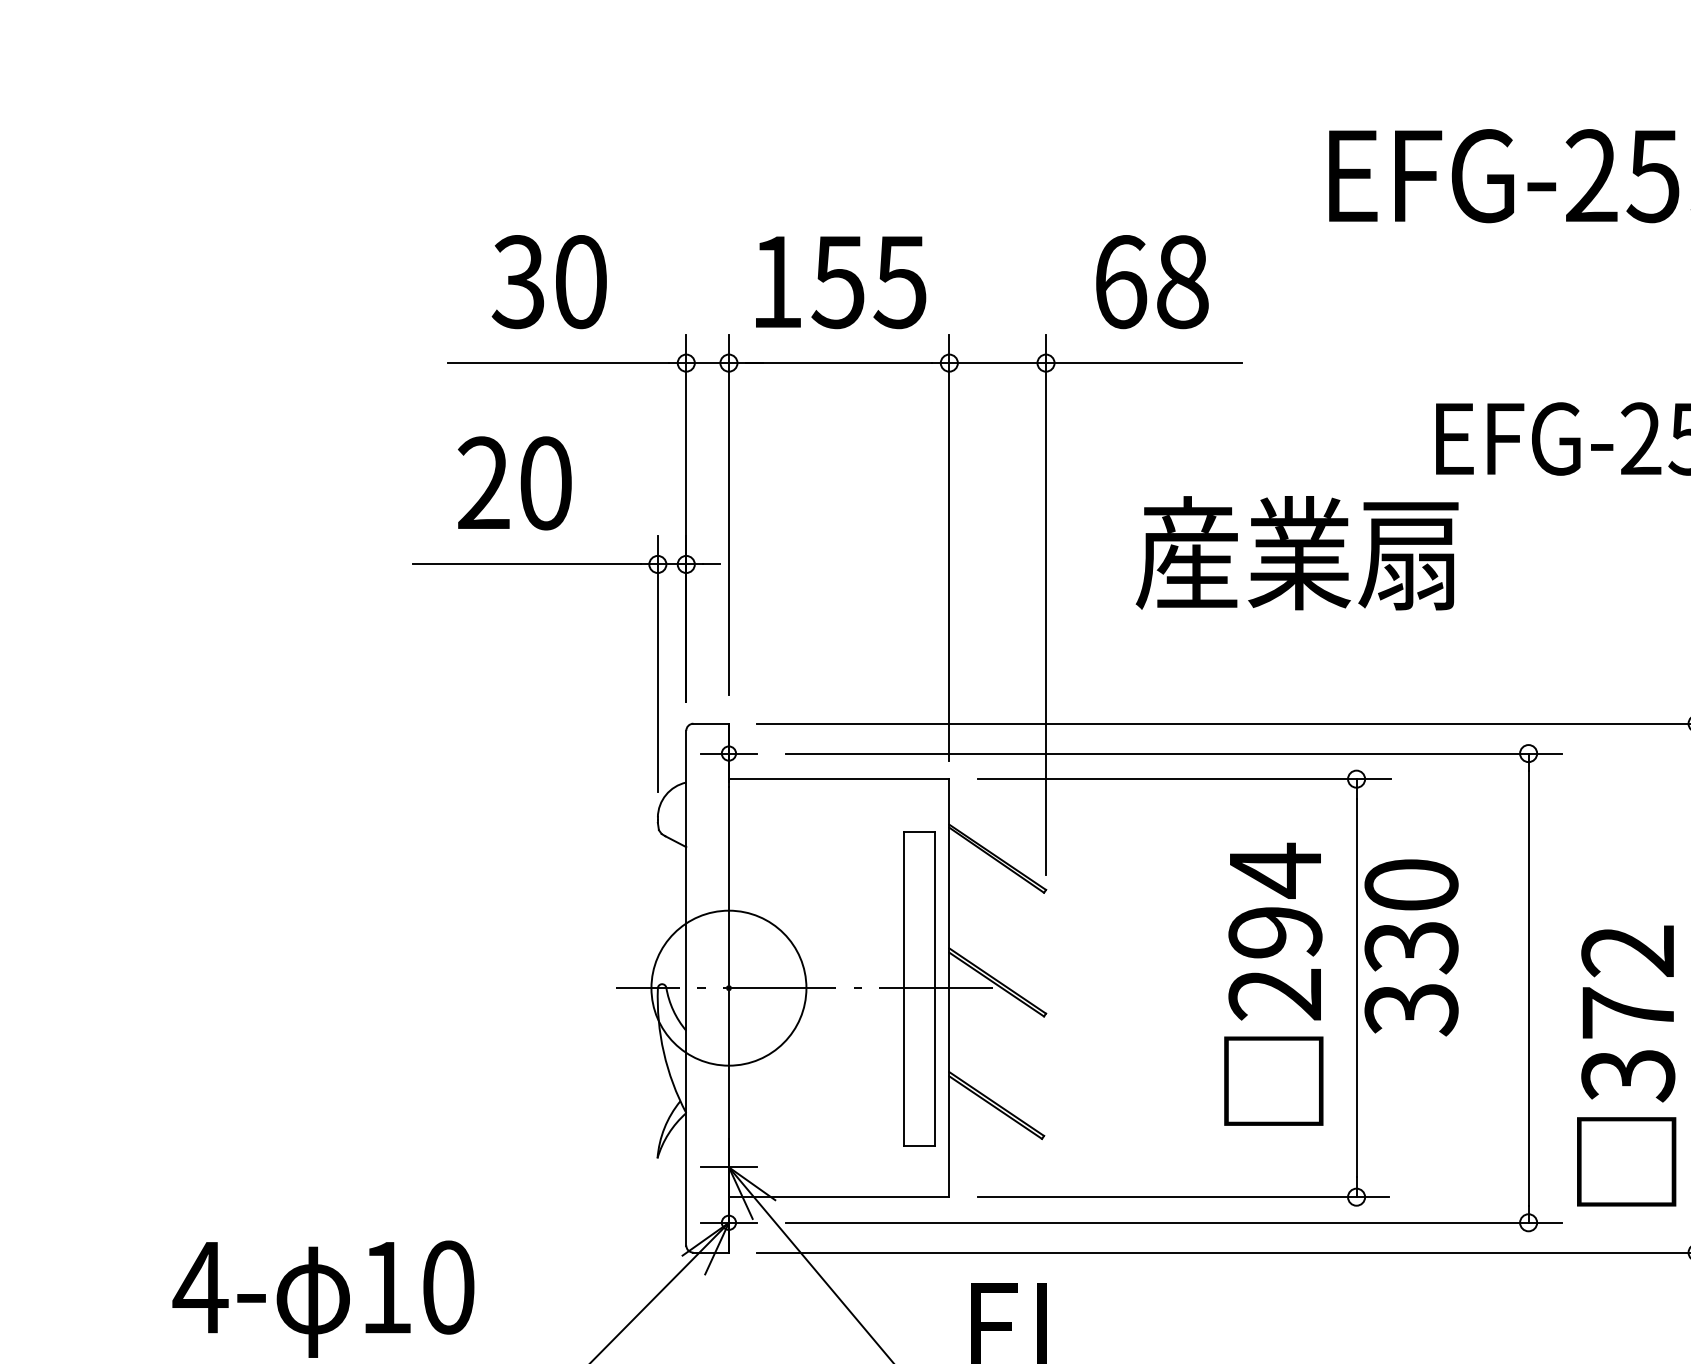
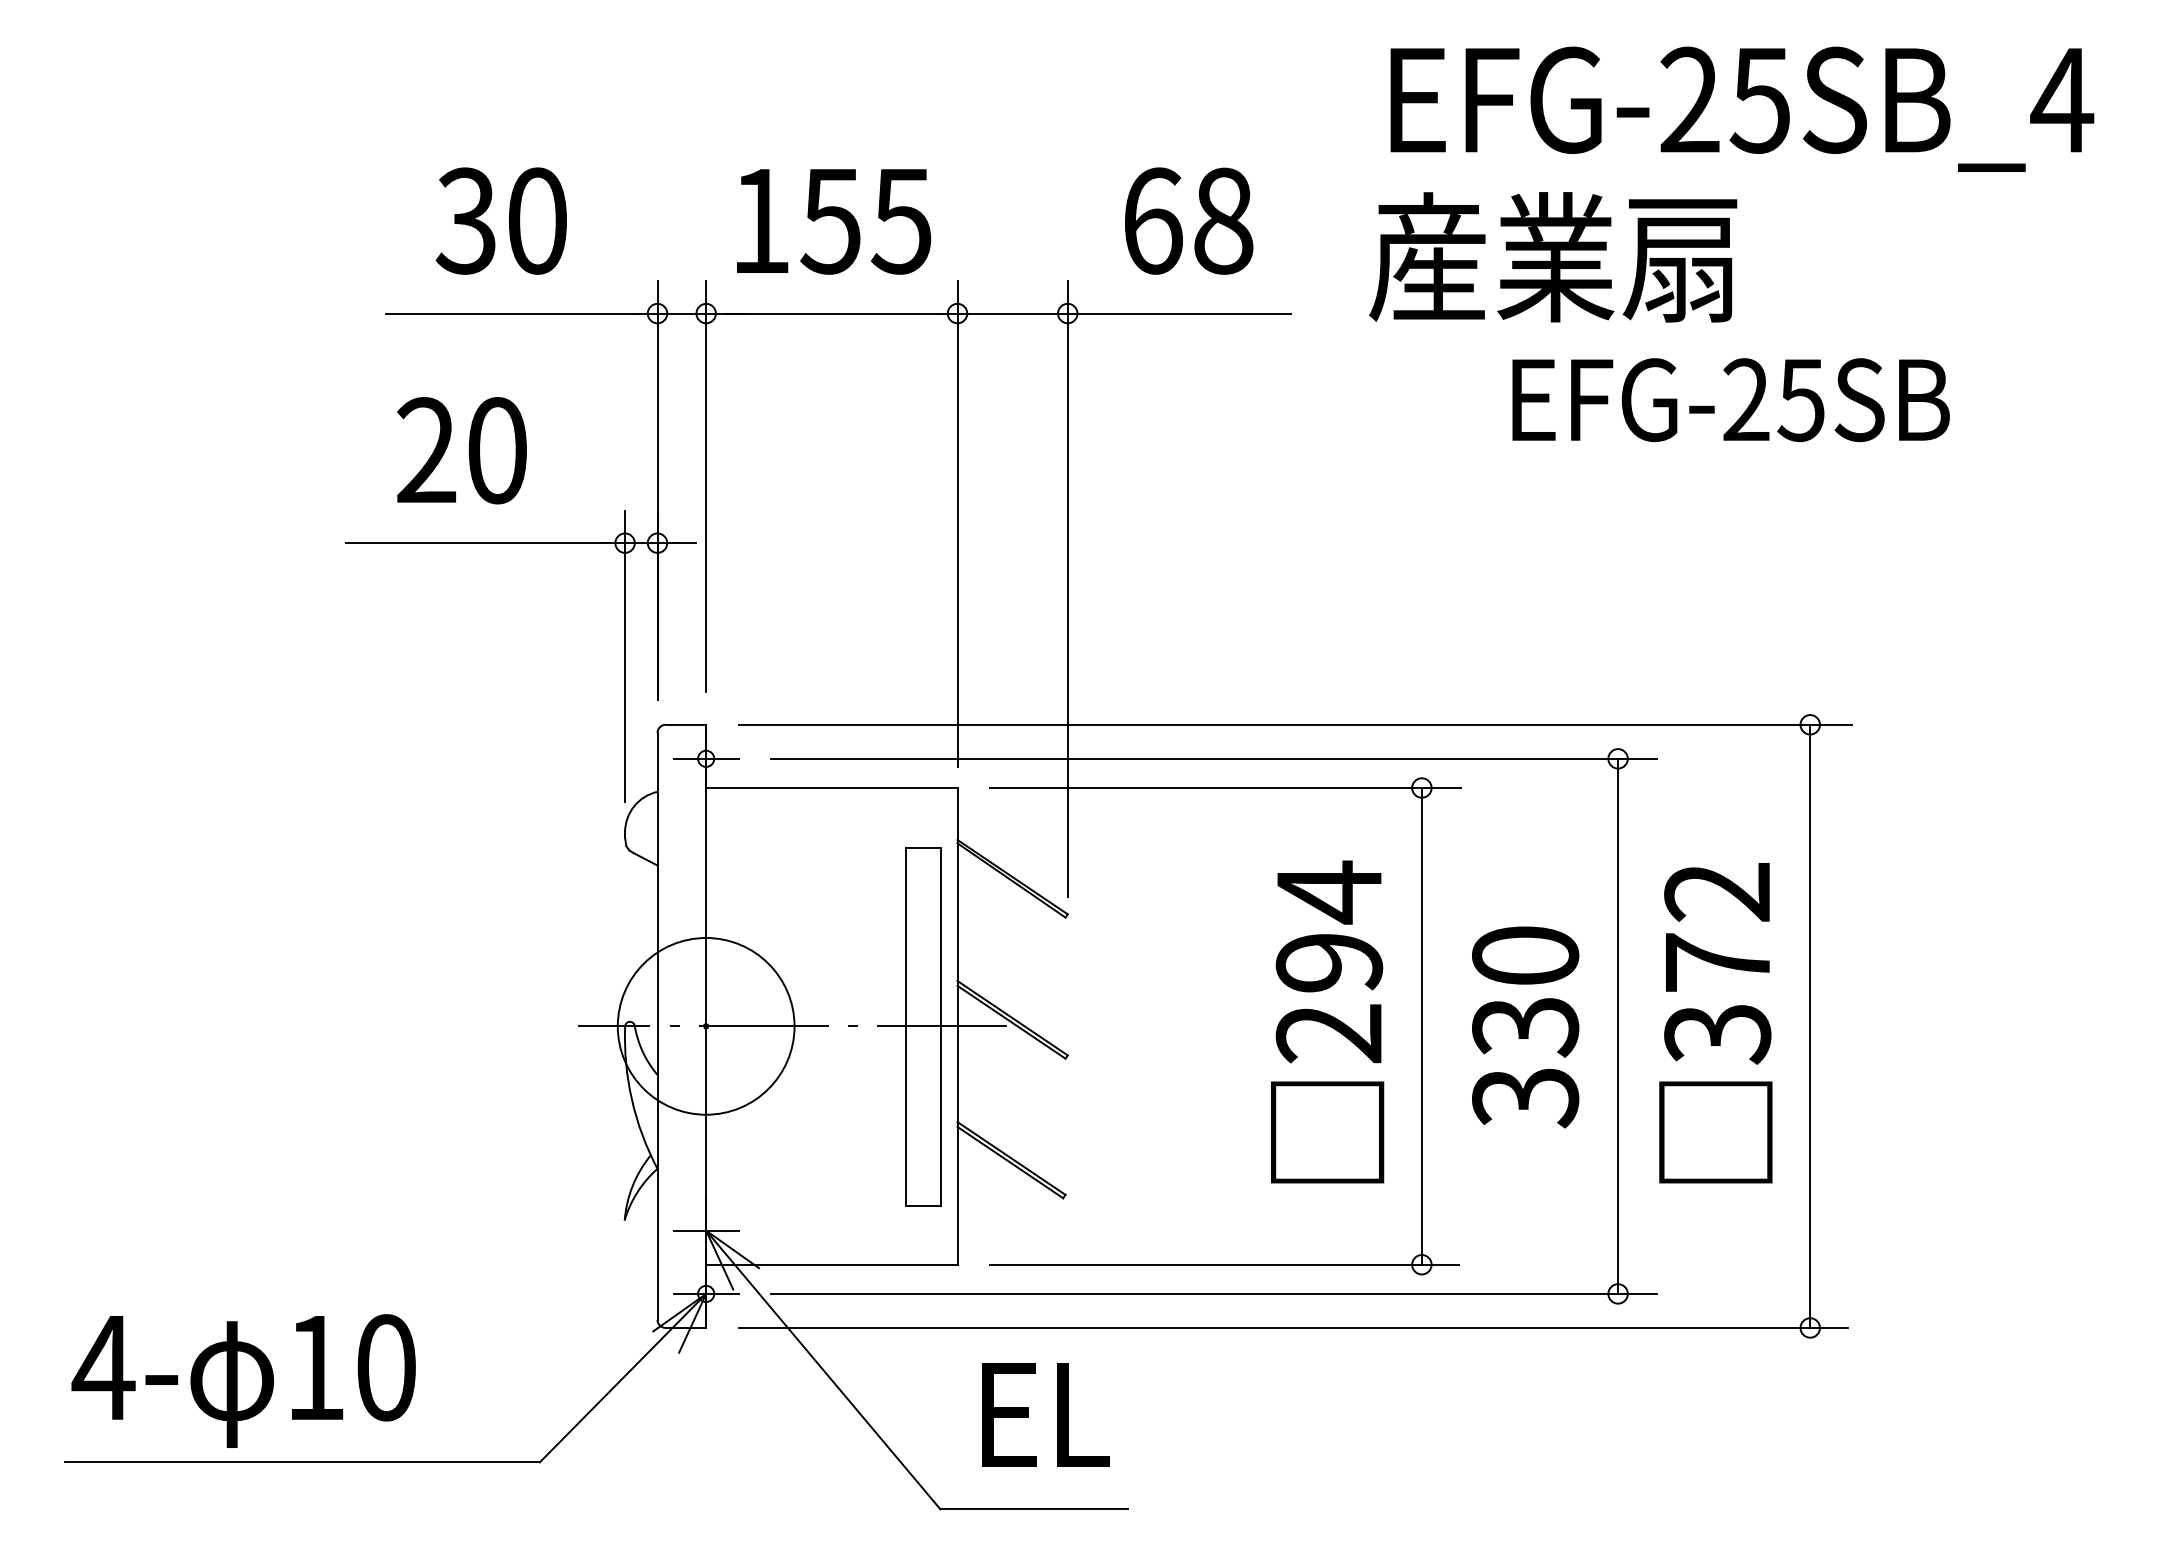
text: (1297, 553) -> (1553, 257), moved
text: (1411, 947) -> (1525, 1027), moved
text: (1626, 1066) -> (1715, 1023), moved

